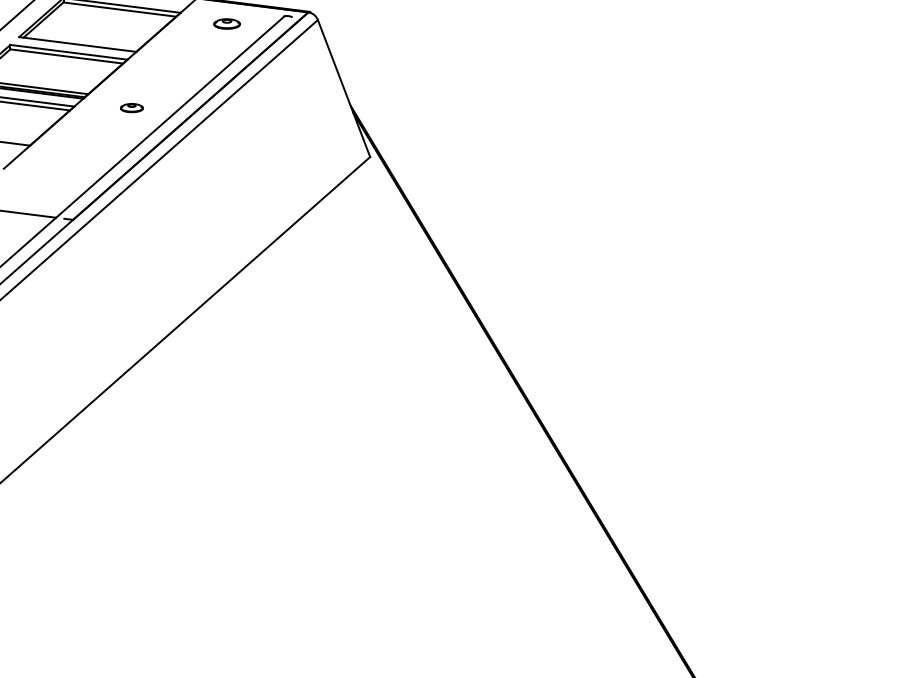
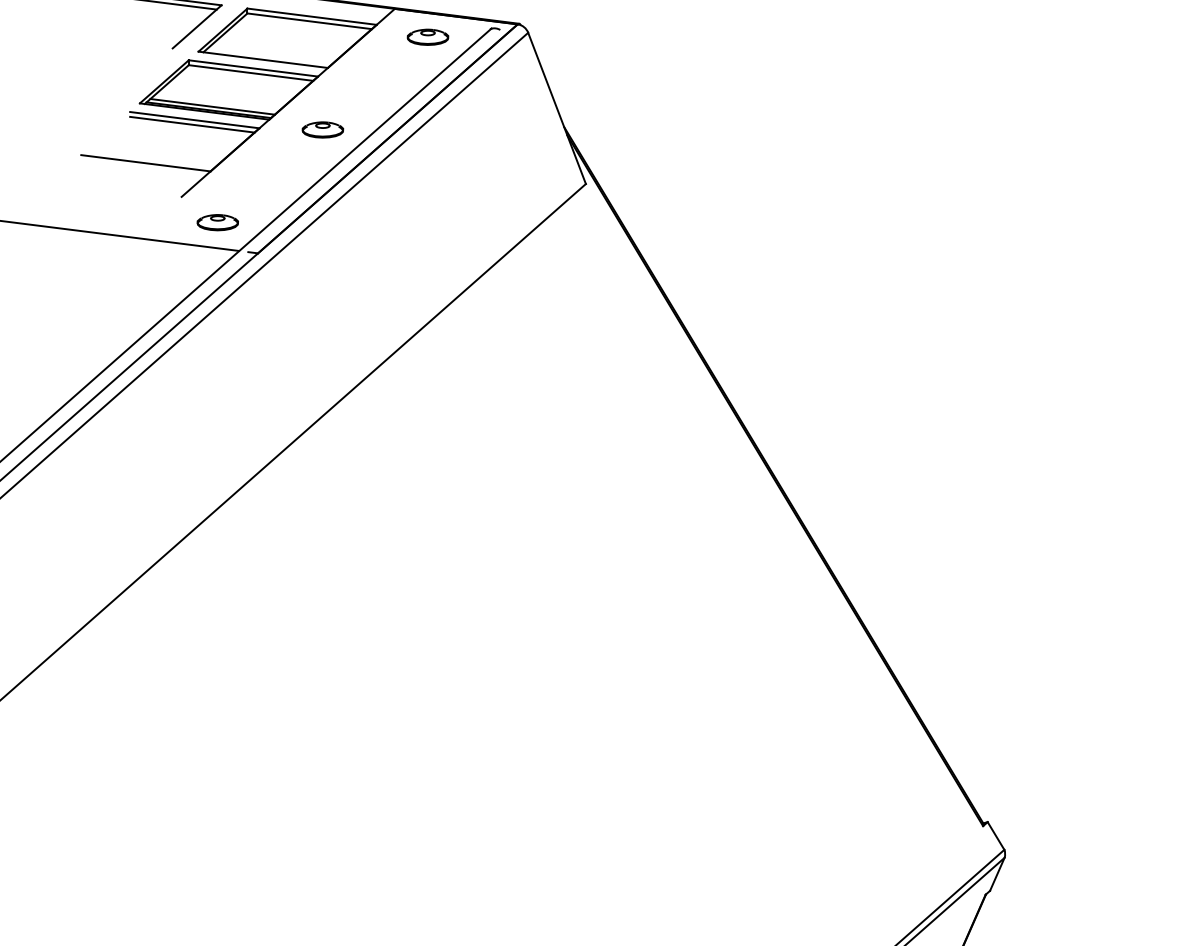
part: (226, 23) -> (427, 36), size x1.43
part: (131, 107) -> (322, 129), size x1.67
part: (36, 191) -> (217, 222), added

